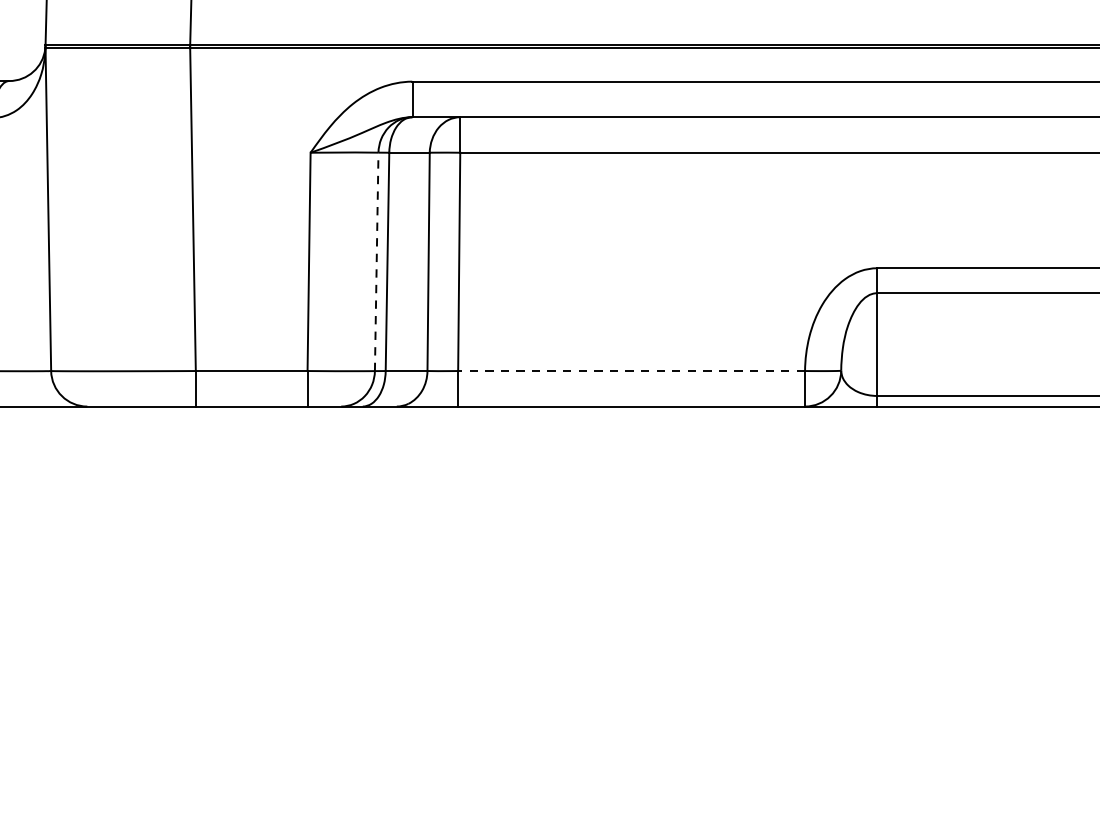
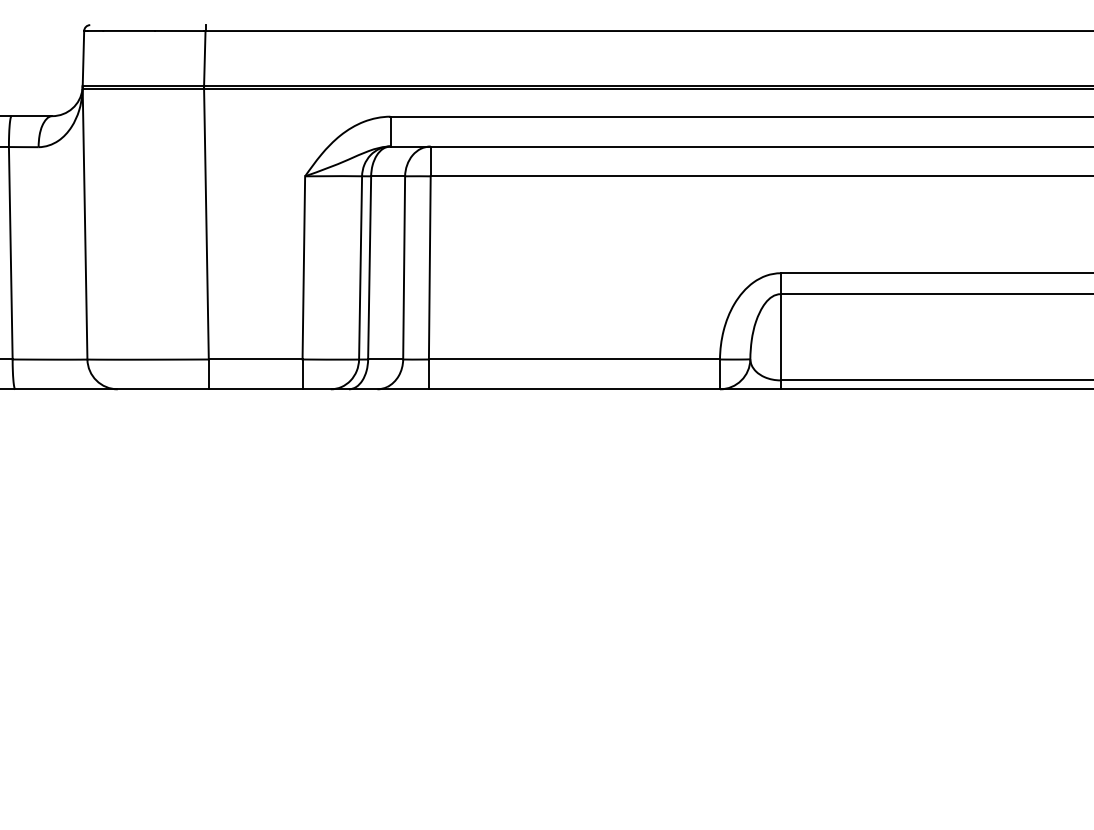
line: (376, 261) -> (360, 267), dashed -> solid
line: (631, 371) -> (574, 359), dashed -> solid

